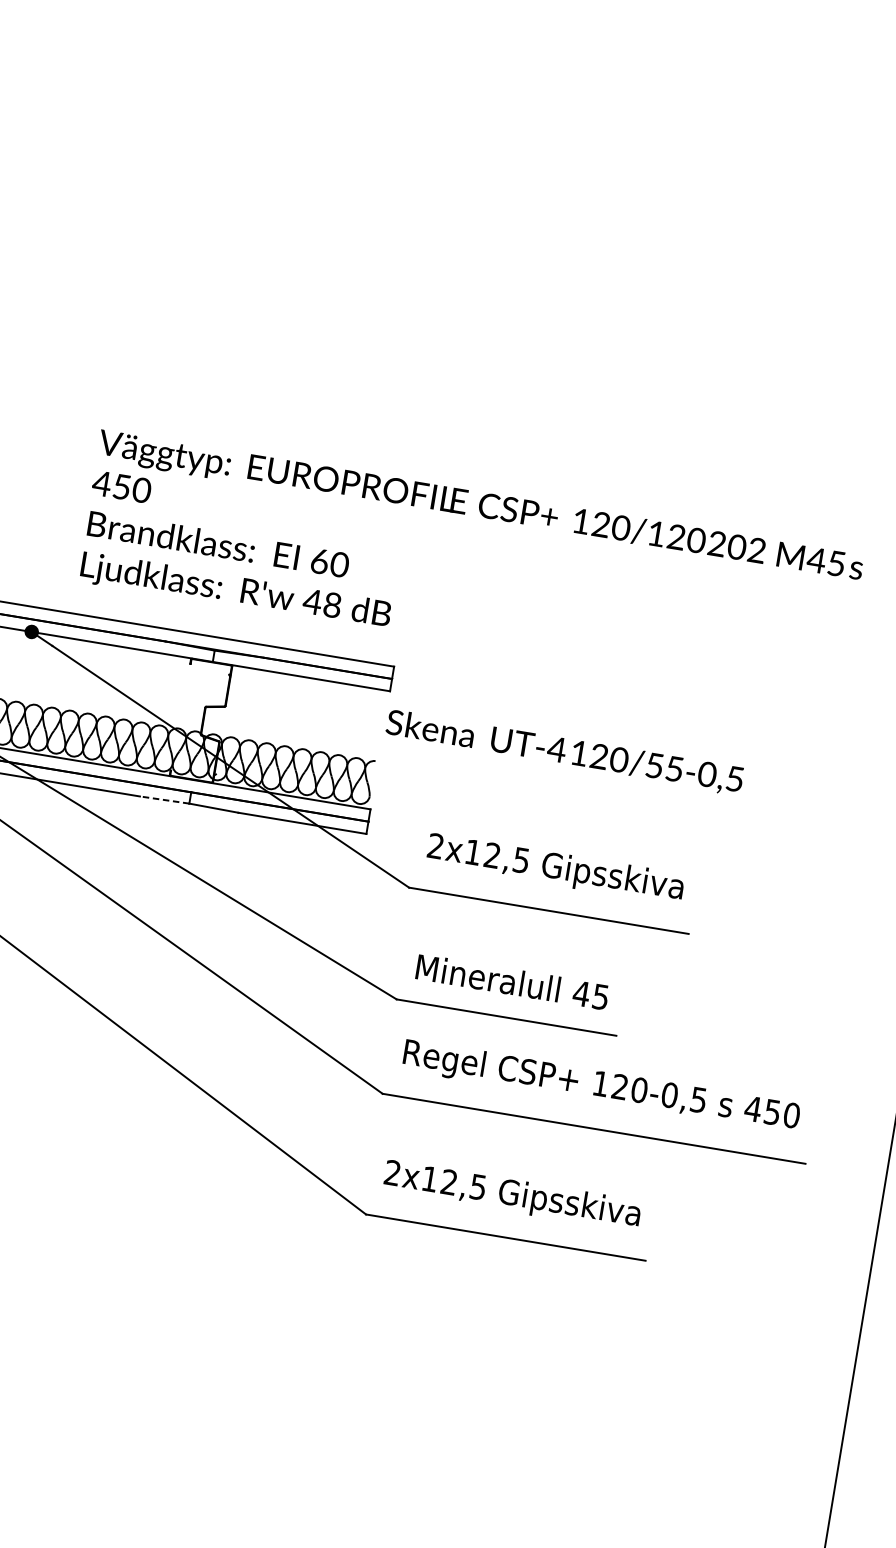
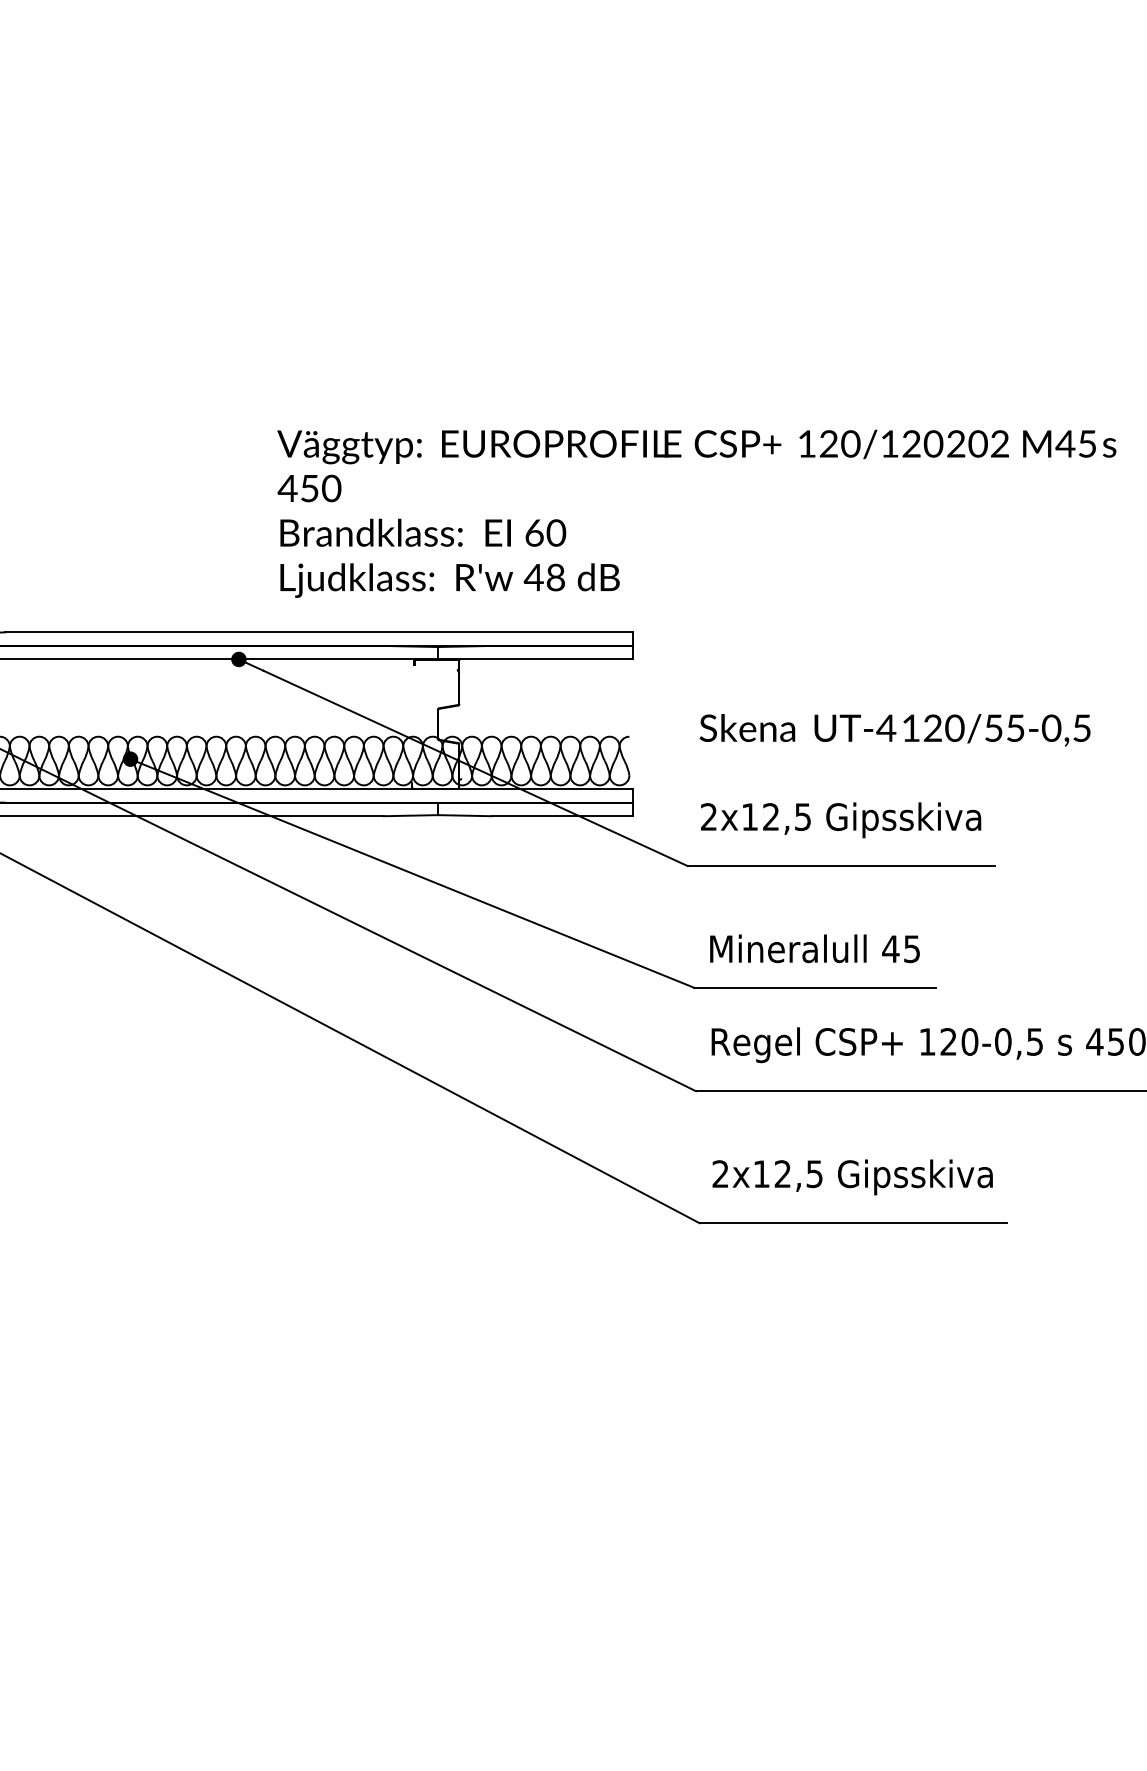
text: (564, 752) -> (894, 730), moved
line: (164, 799) -> (410, 815), dashed -> solid

